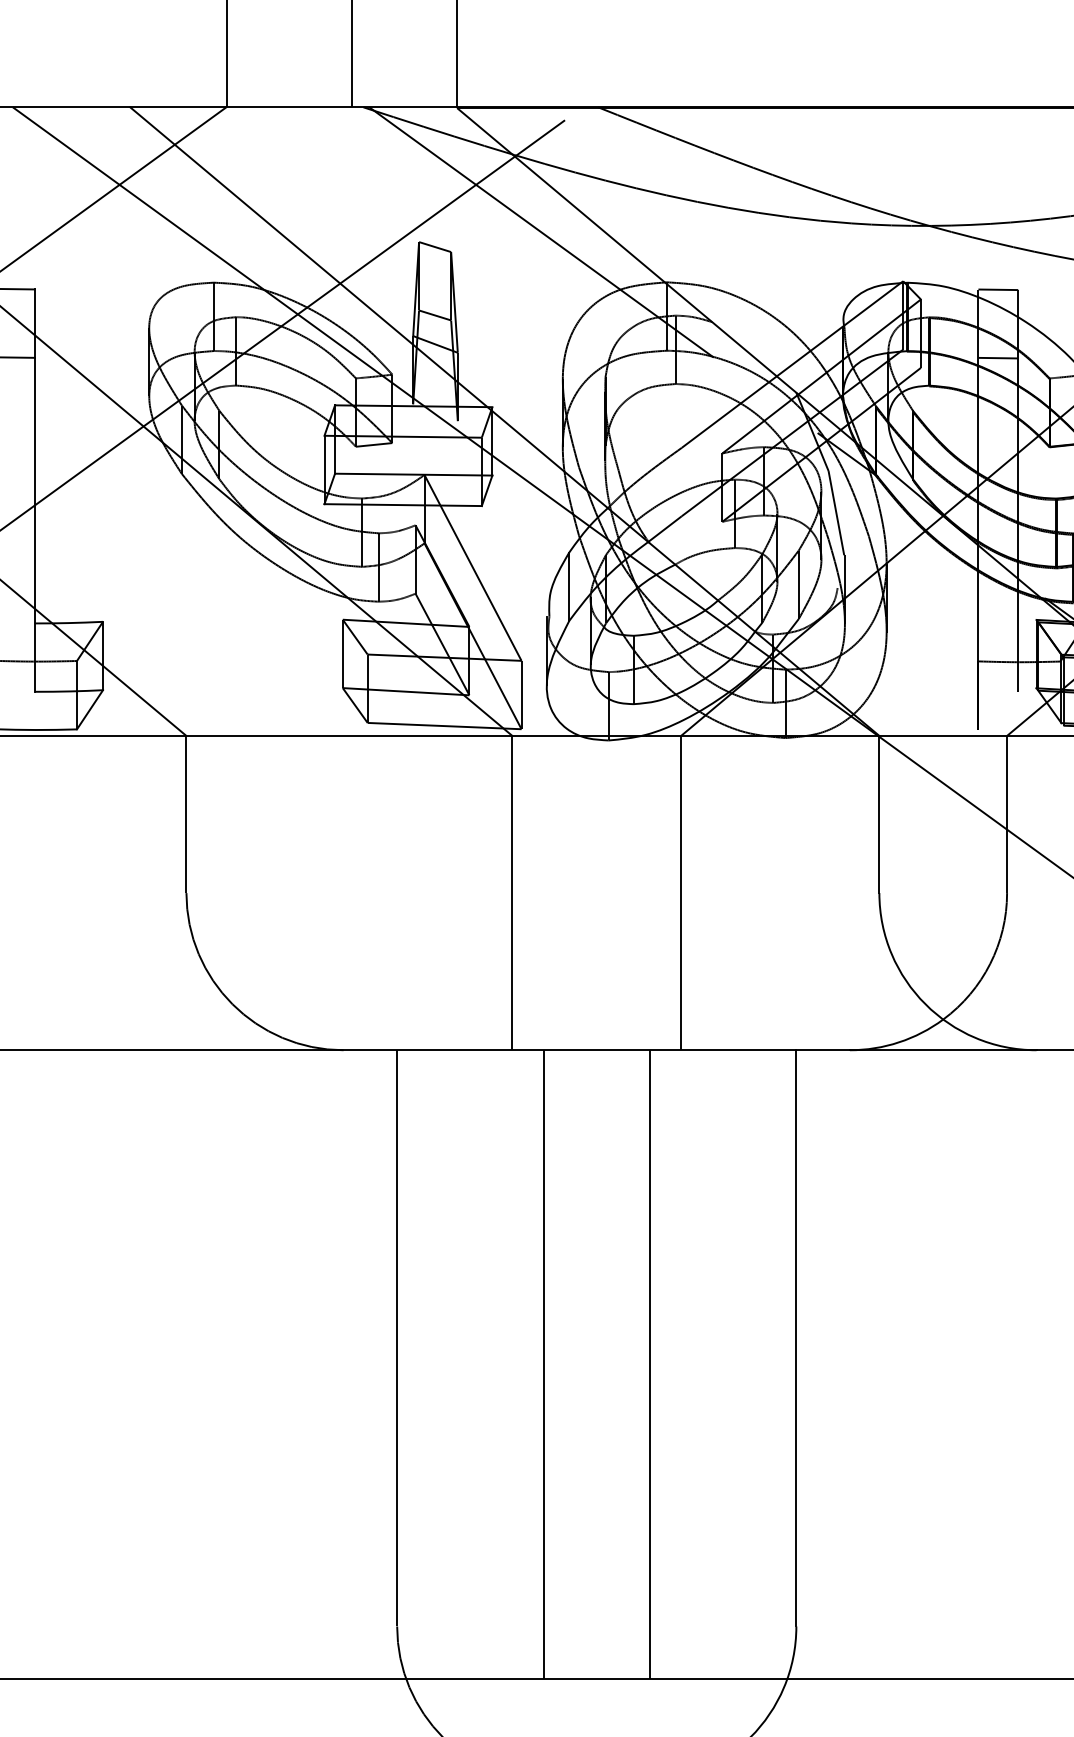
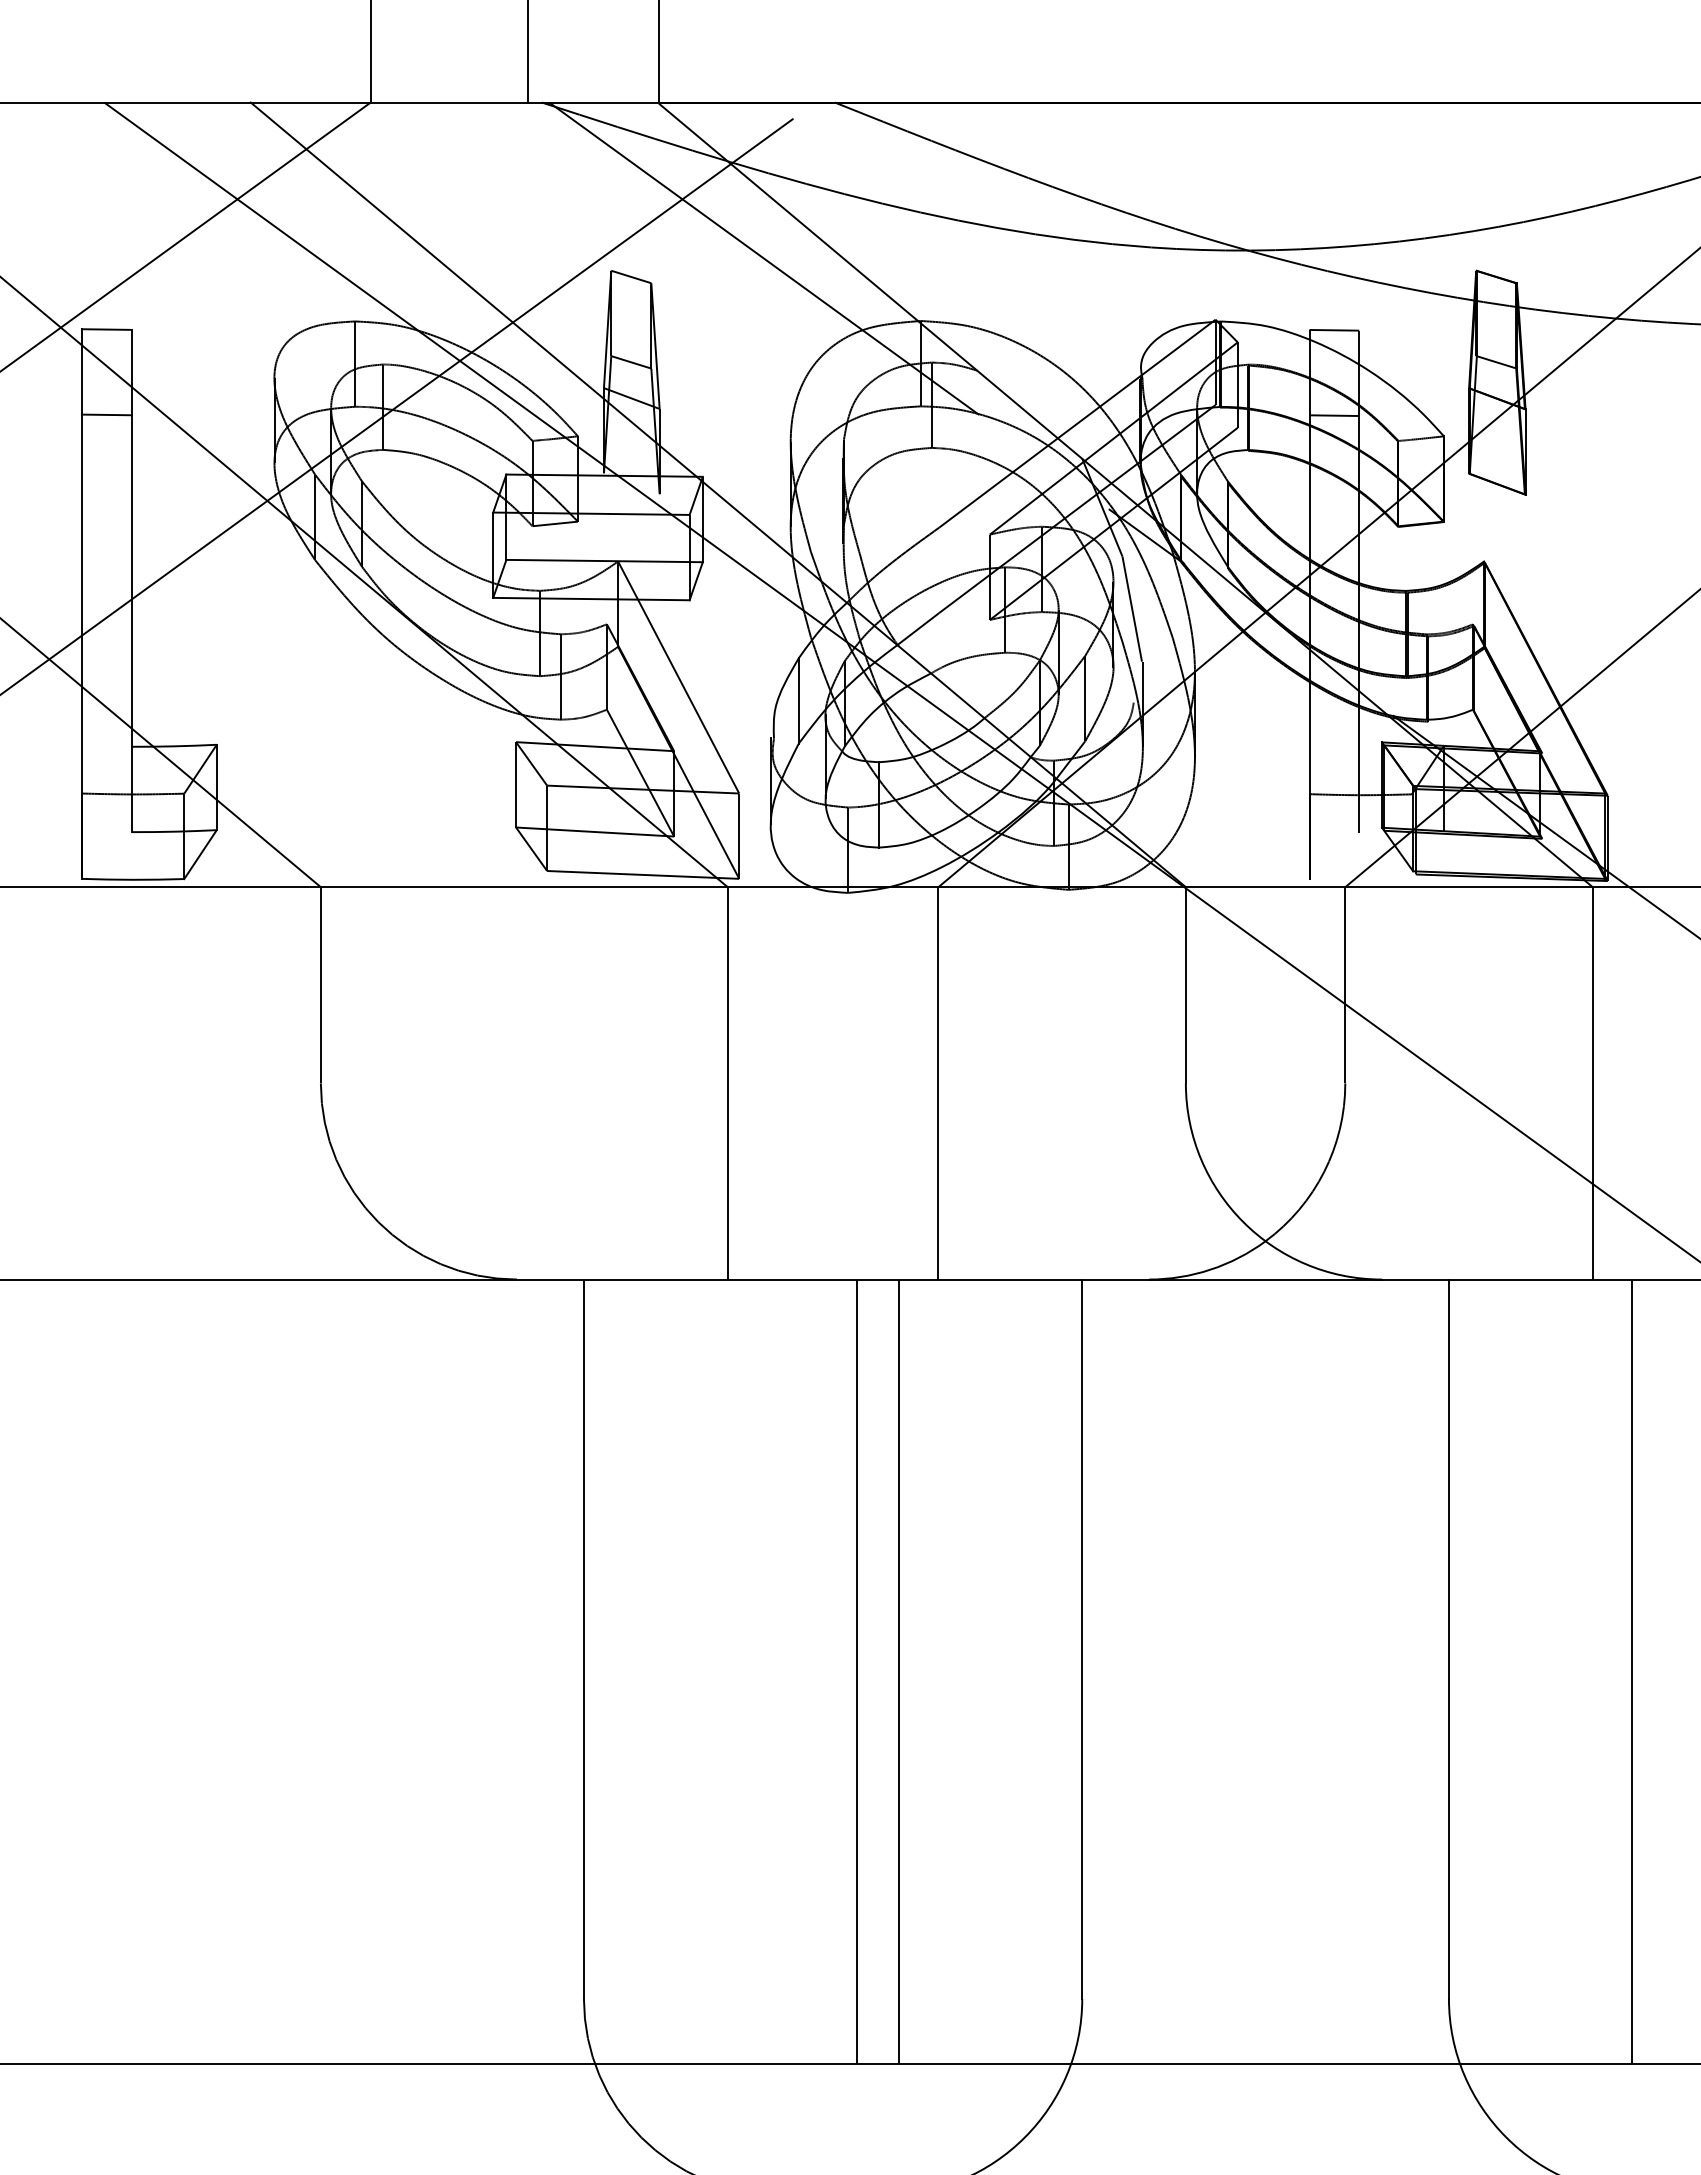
line: (544, 1364) -> (857, 1671), moved

